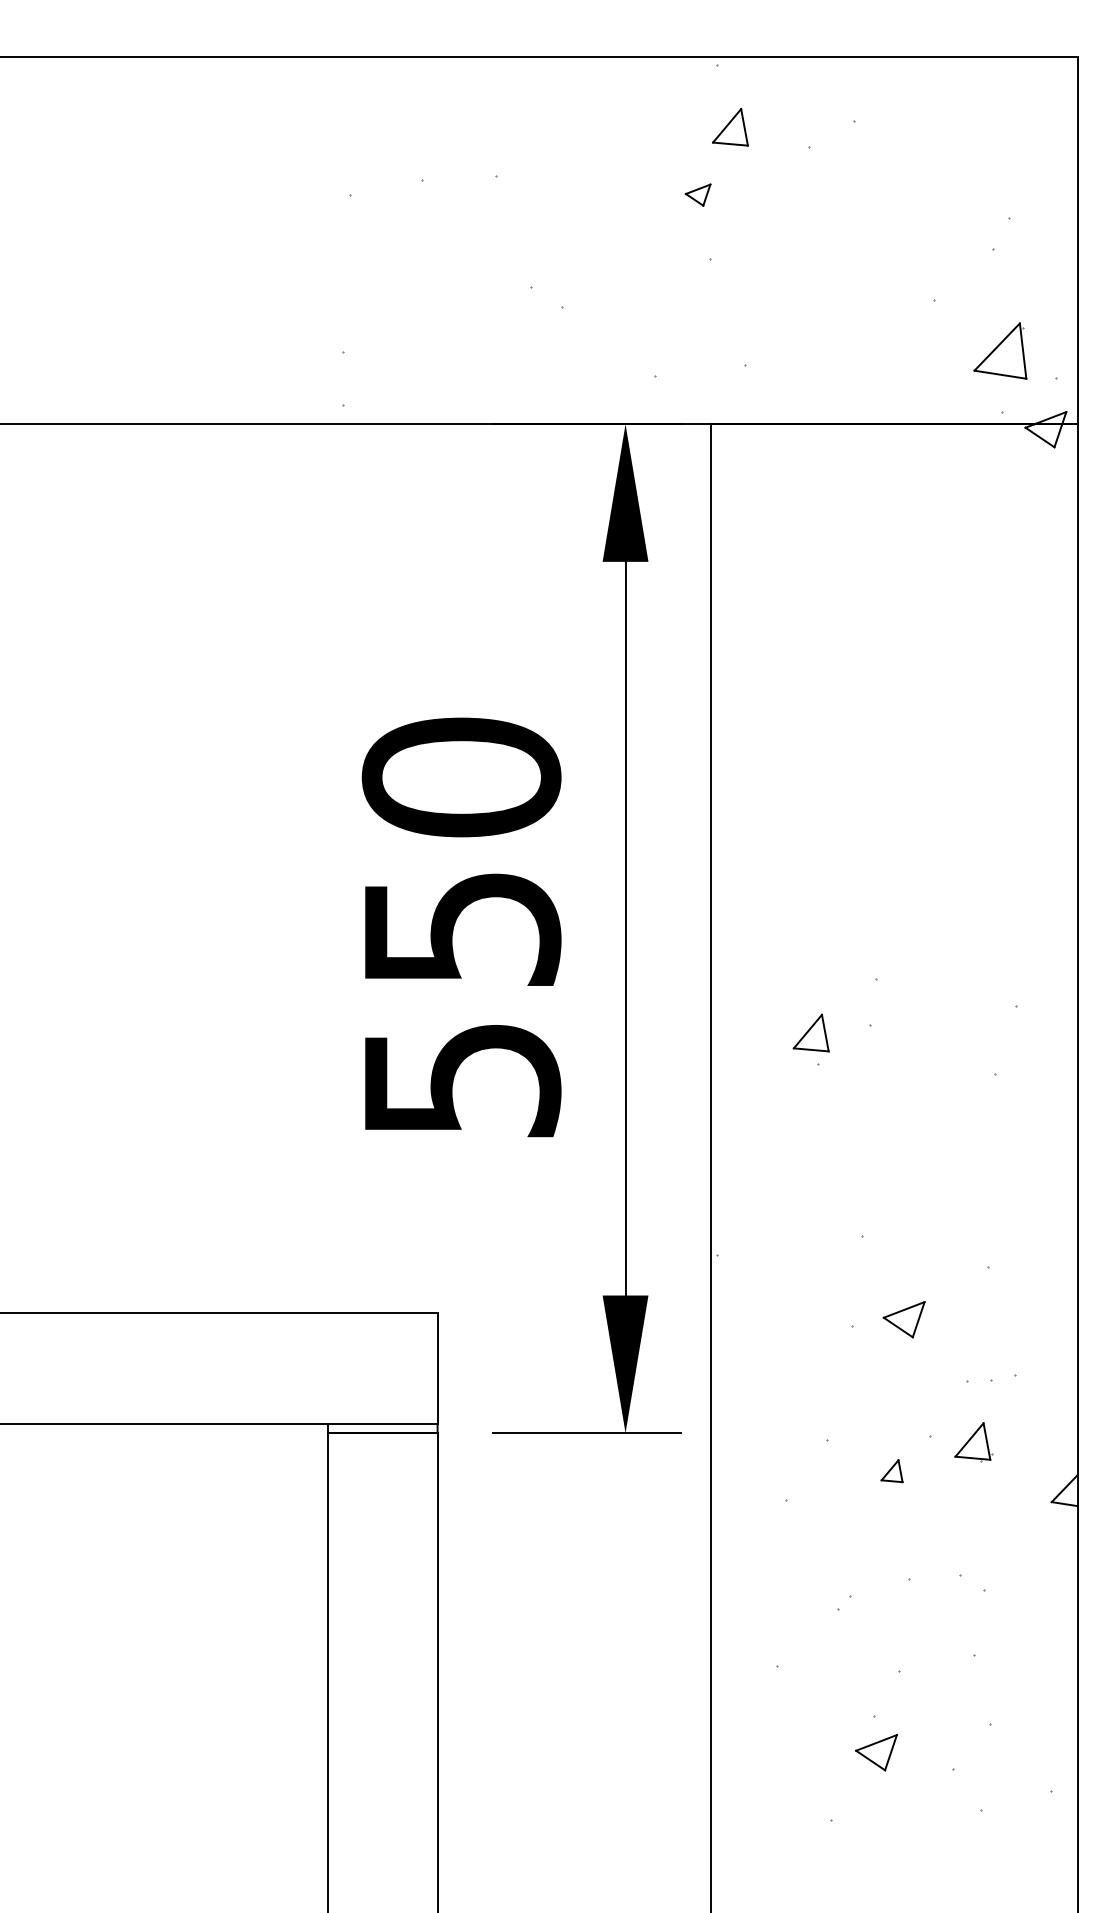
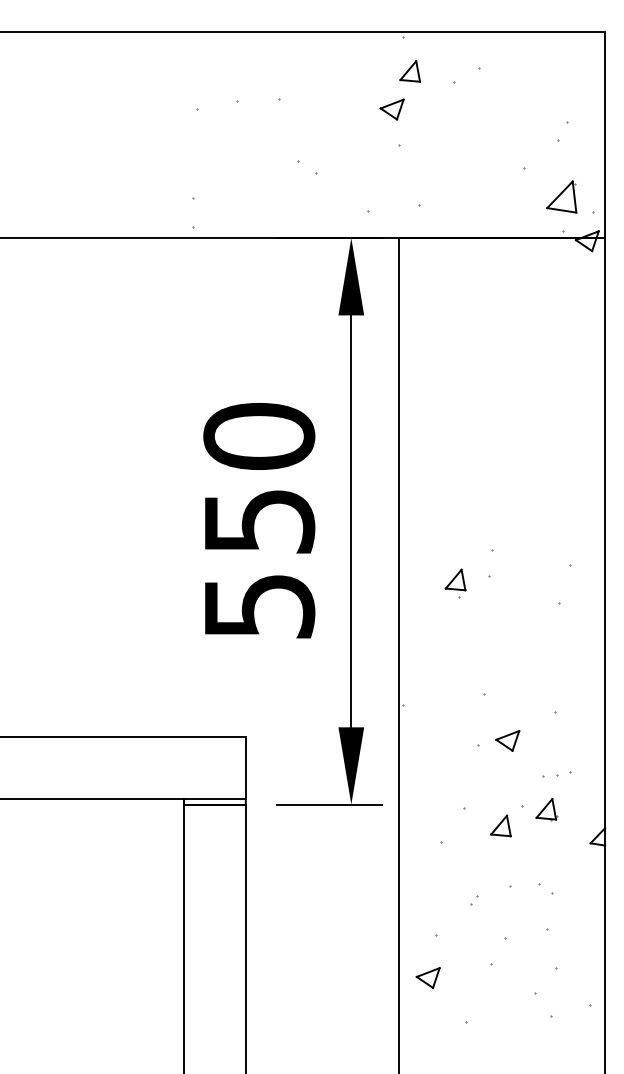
part: (697, 195) -> (391, 109), size x1.67
part: (891, 1470) -> (500, 825), size x1.67
part: (875, 1751) -> (427, 977), moved

